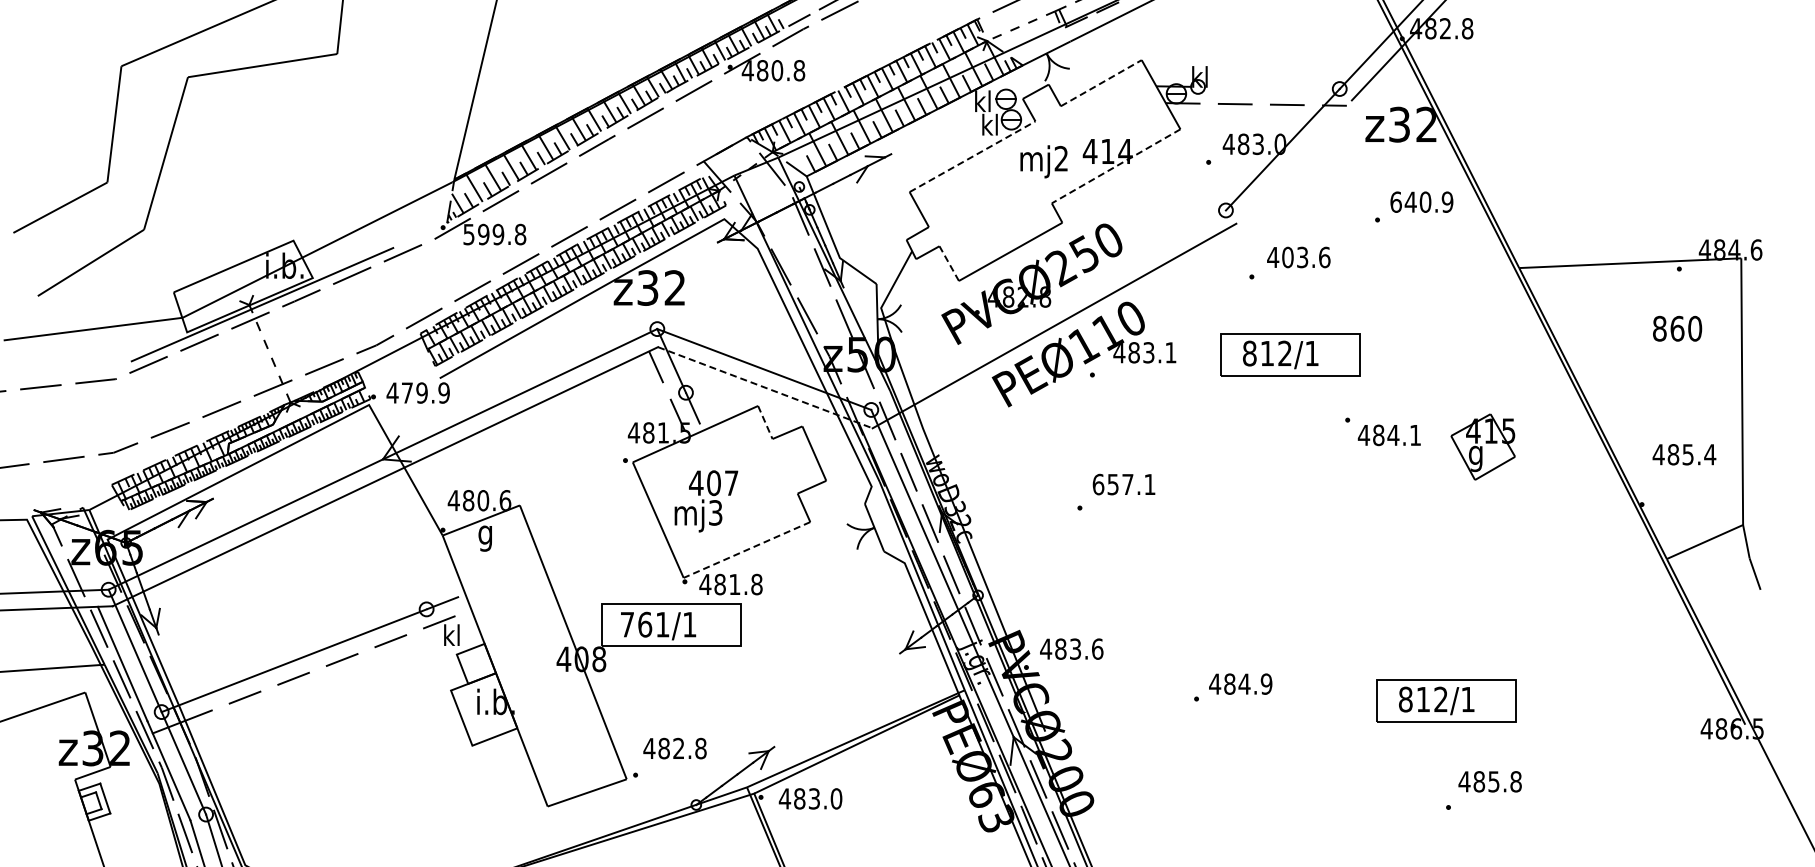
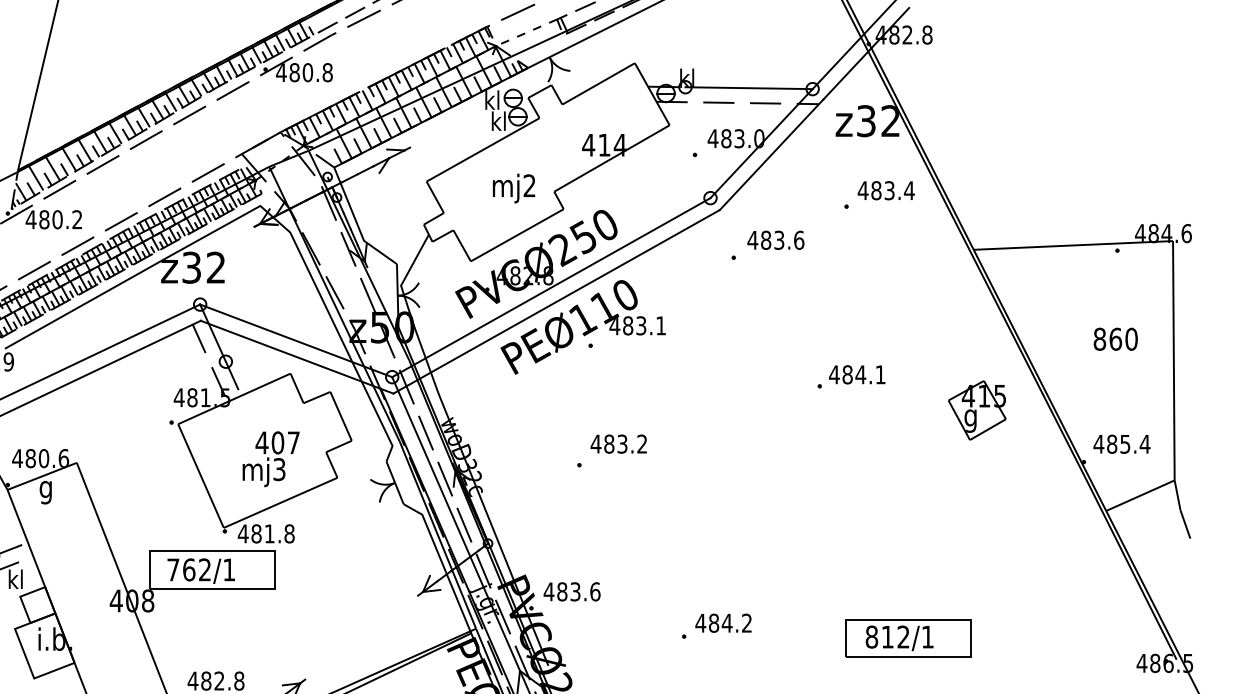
line: (1101, 83) -> (598, 84), dashed -> solid
line: (1268, 87) -> (748, 87), added
line: (972, 156) -> (483, 149), dashed -> solid
text: (1043, 161) -> (513, 188), moved
line: (1293, 161) -> (771, 154), added
line: (1115, 166) -> (611, 158), dashed -> solid
text: (1421, 201) -> (886, 190), 640.9 -> 483.4
text: (494, 234) -> (54, 219), 599.8 -> 480.2
text: (1287, 257) -> (765, 240), 403.6 -> 483.6
line: (949, 263) -> (462, 245), dashed -> solid
line: (1048, 309) -> (551, 287), added
text: (1677, 328) -> (1115, 339), moved
part: (1290, 354) -> (768, 327), removed
line: (765, 387) -> (297, 357), dashed -> solid
line: (765, 422) -> (297, 388), dashed -> solid
text: (1388, 435) -> (856, 374), moved
part: (1482, 446) -> (976, 409), moved
text: (1684, 454) -> (1122, 444), moved
text: (1123, 484) -> (618, 444), 657.1 -> 483.2
text: (706, 501) -> (271, 459), moved
line: (746, 550) -> (280, 503), dashed -> solid
text: (662, 624) -> (204, 569), 761/1 -> 762/1
text: (1266, 683) -> (746, 622), 484.9 -> 484.2

